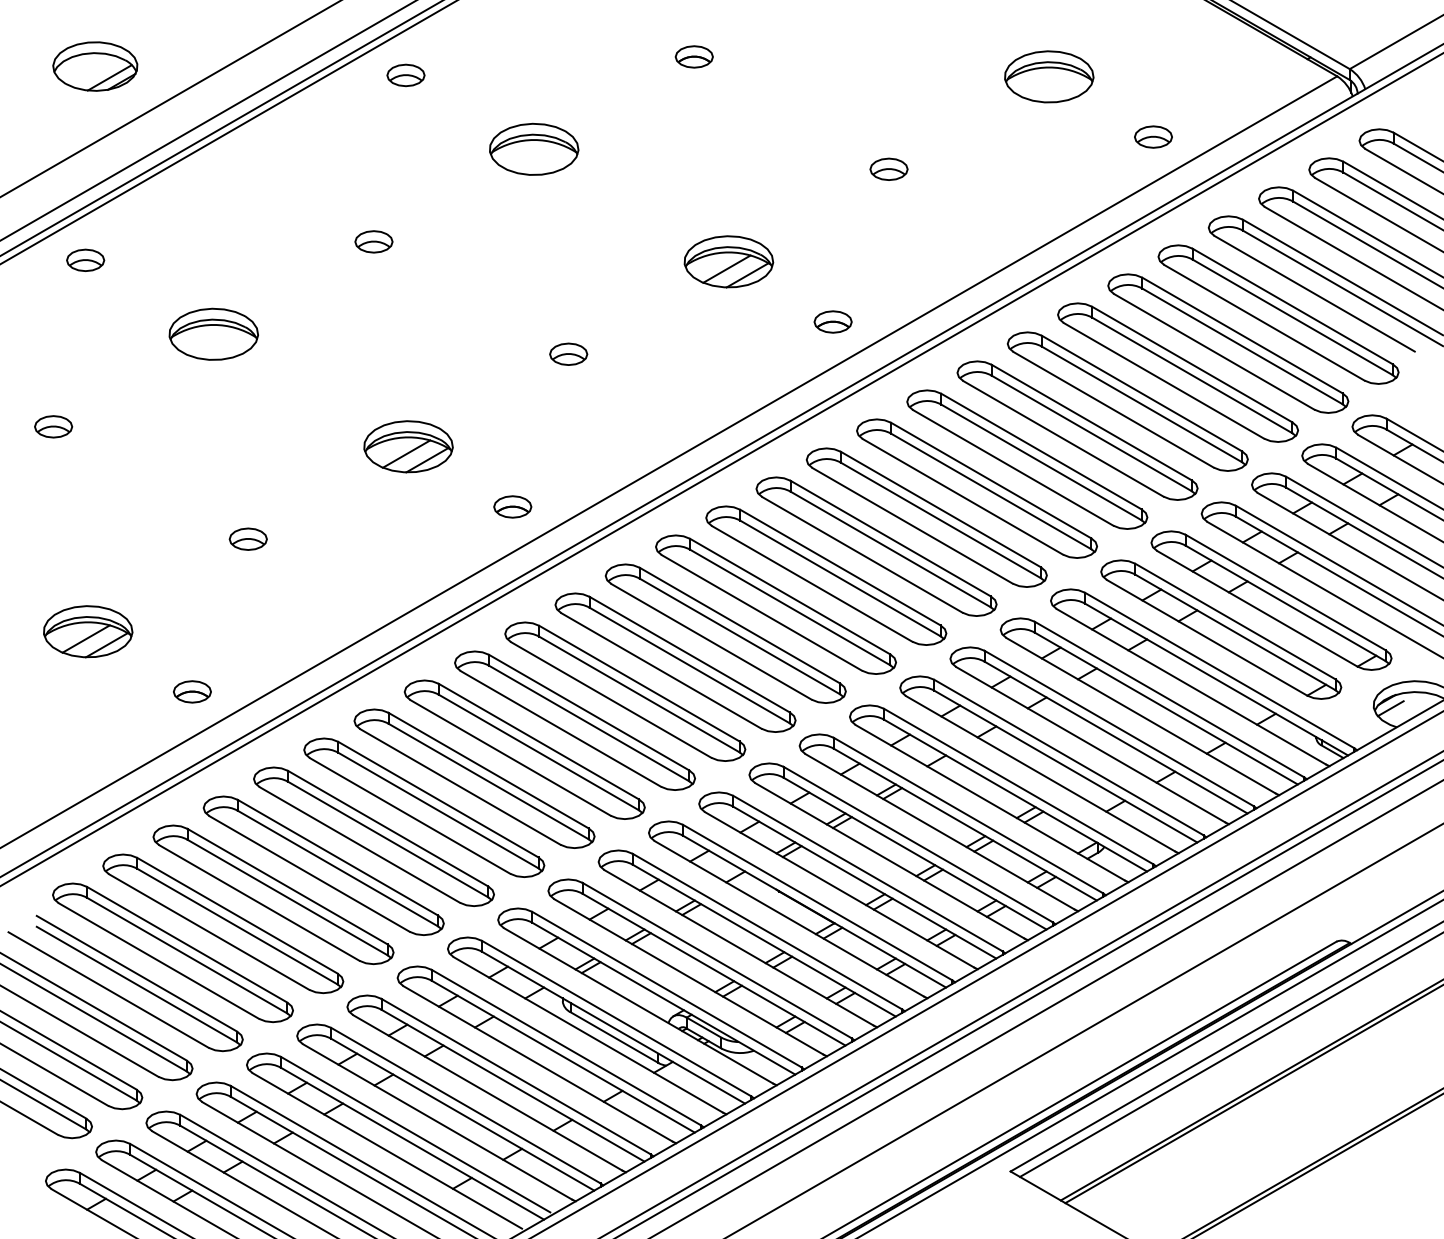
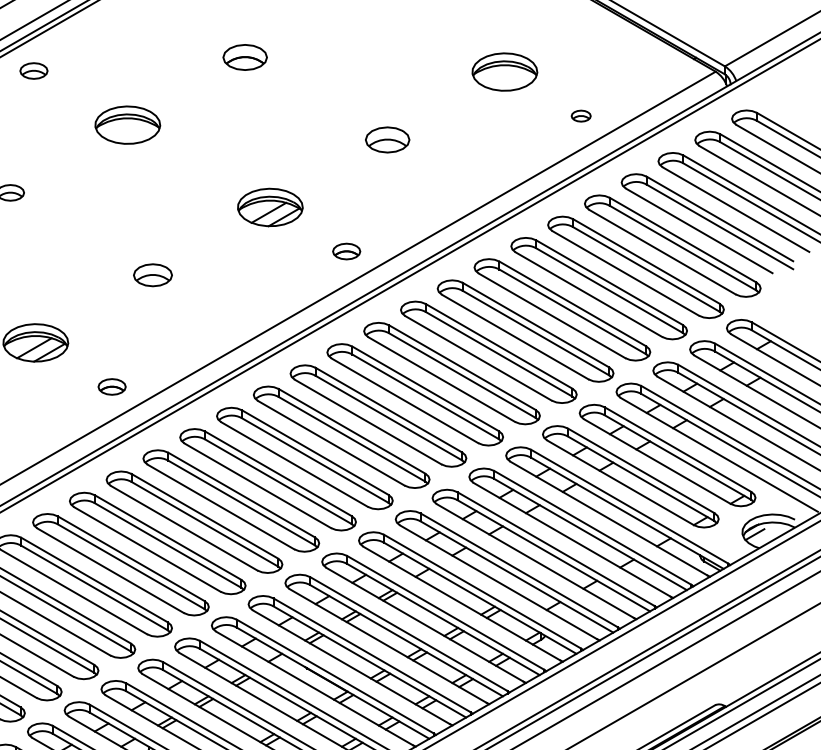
part: (693, 56) -> (244, 57), size x1.6
part: (1153, 136) -> (581, 115), size x0.7
part: (888, 168) -> (387, 139), size x1.6
part: (568, 353) -> (152, 274), size x1.4

